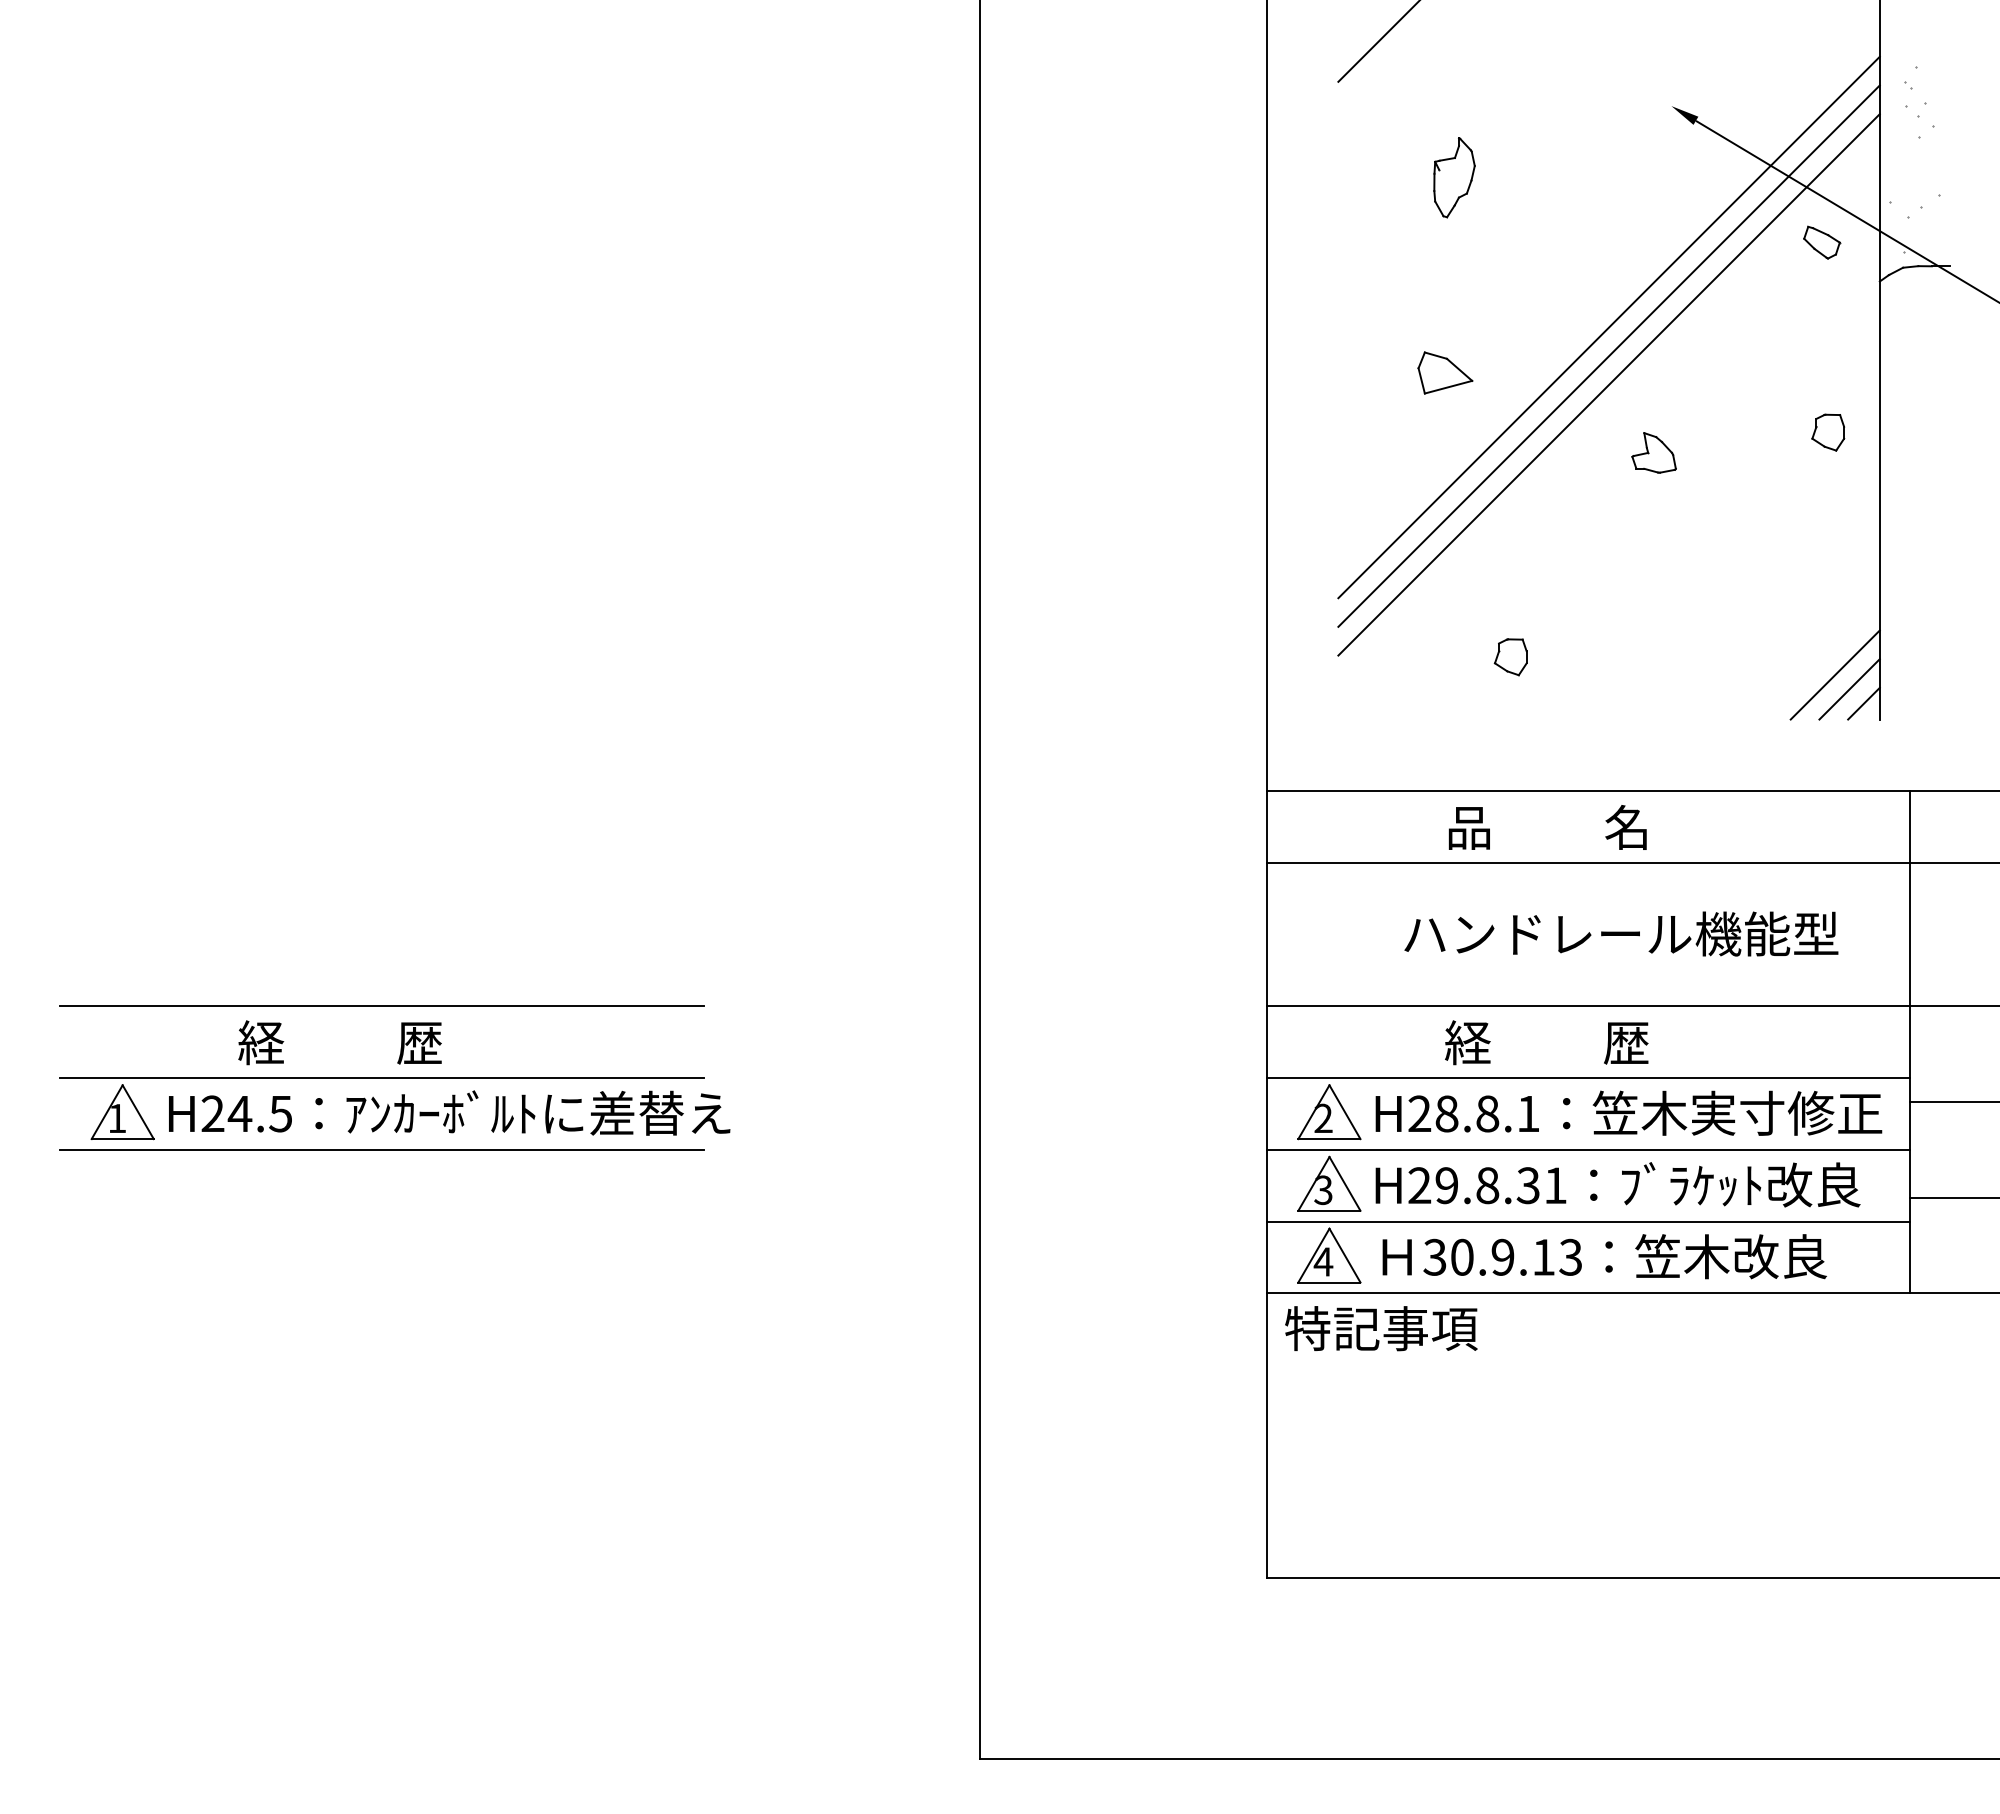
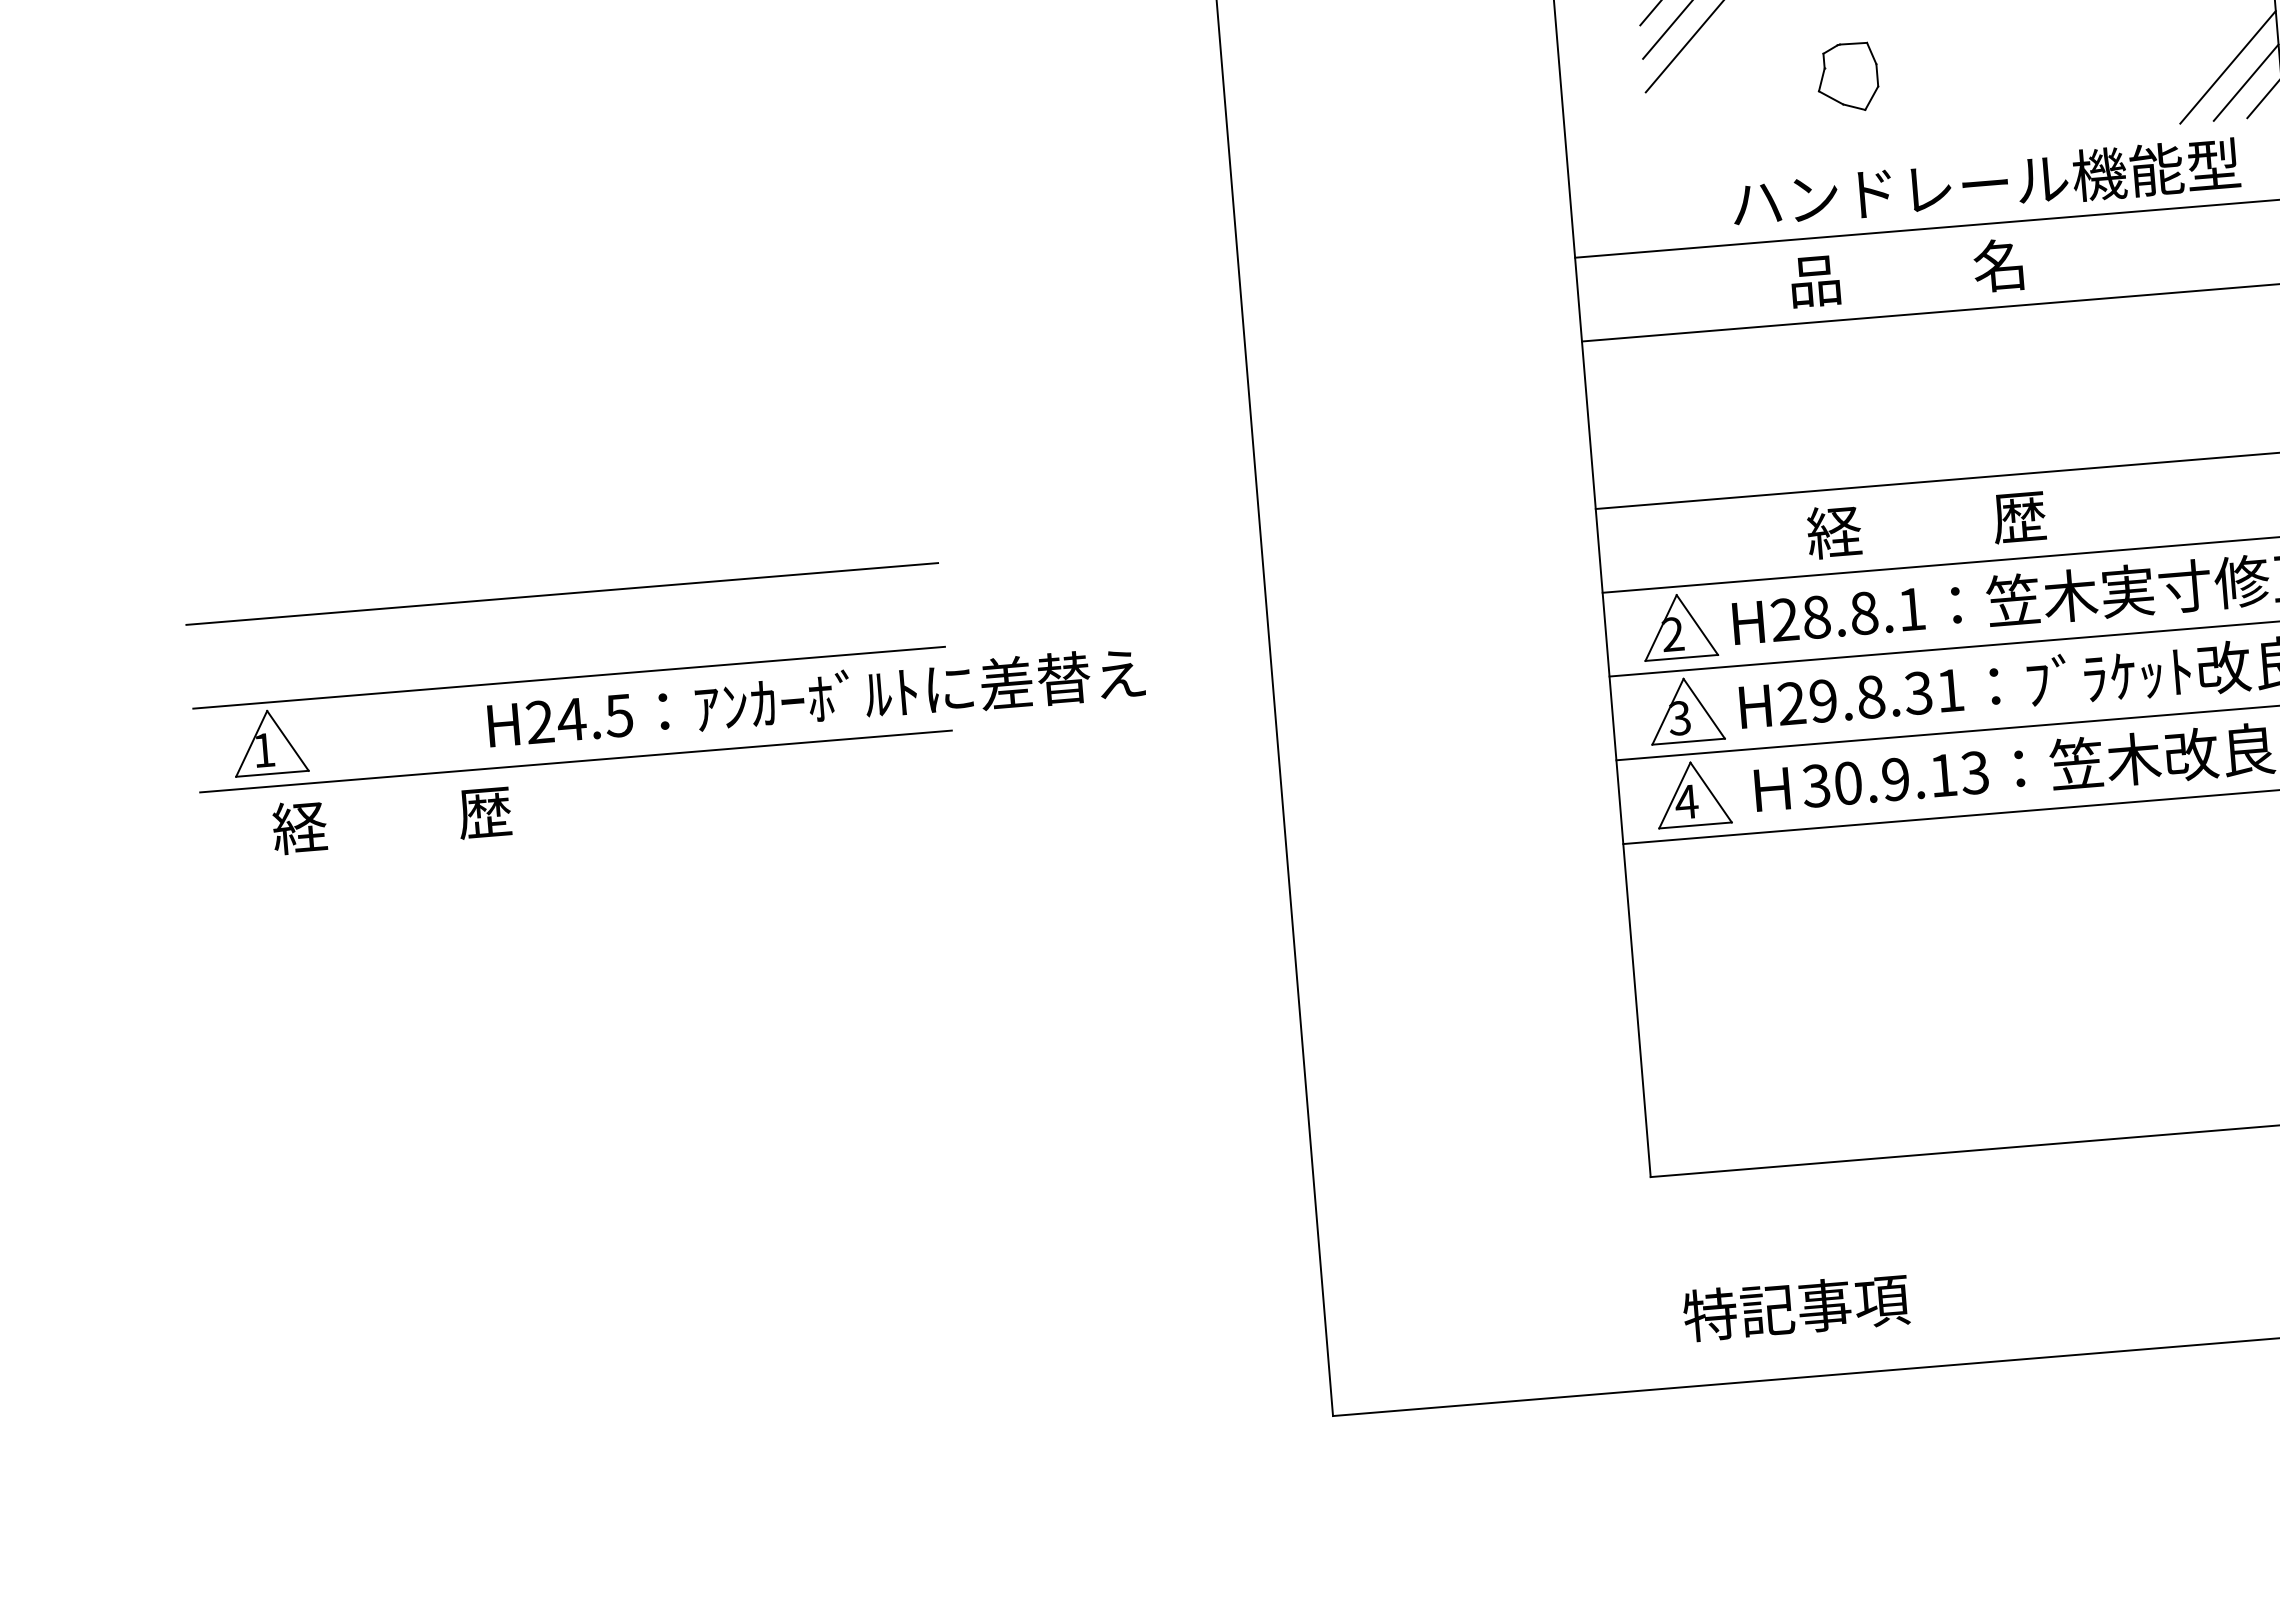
part: (1510, 657) -> (1847, 78), size x1.6
text: (1621, 933) -> (1986, 183), moved
text: (339, 1042) -> (391, 819), moved
text: (449, 1112) -> (816, 697), moved
text: (1381, 1328) -> (1796, 1307), moved

